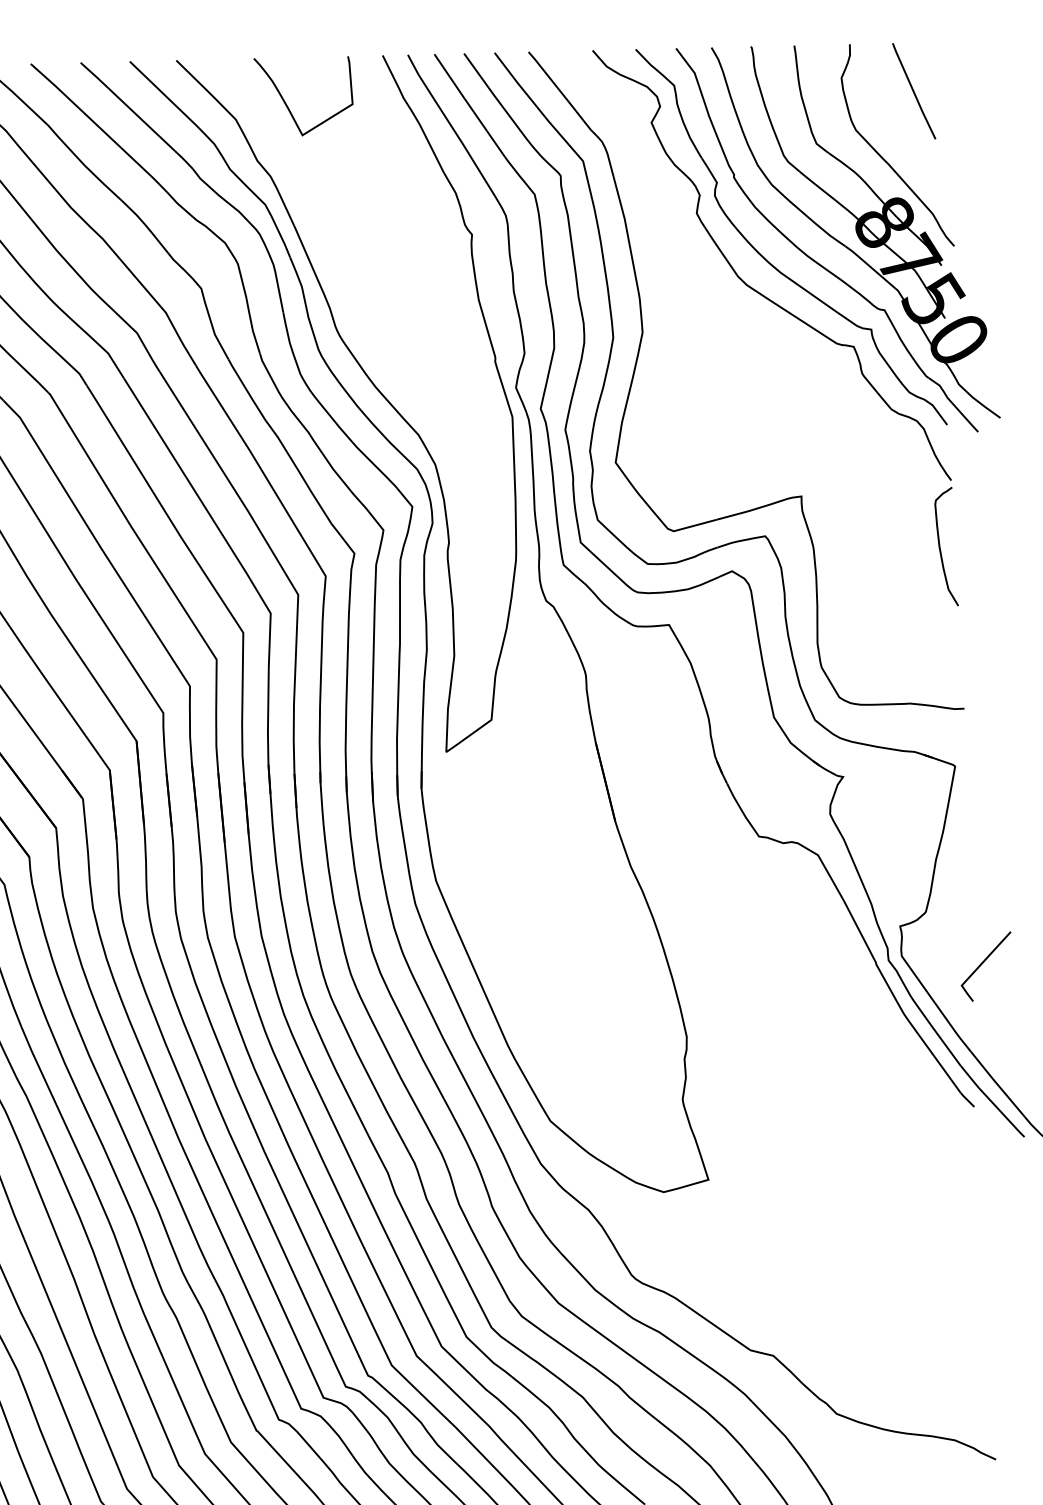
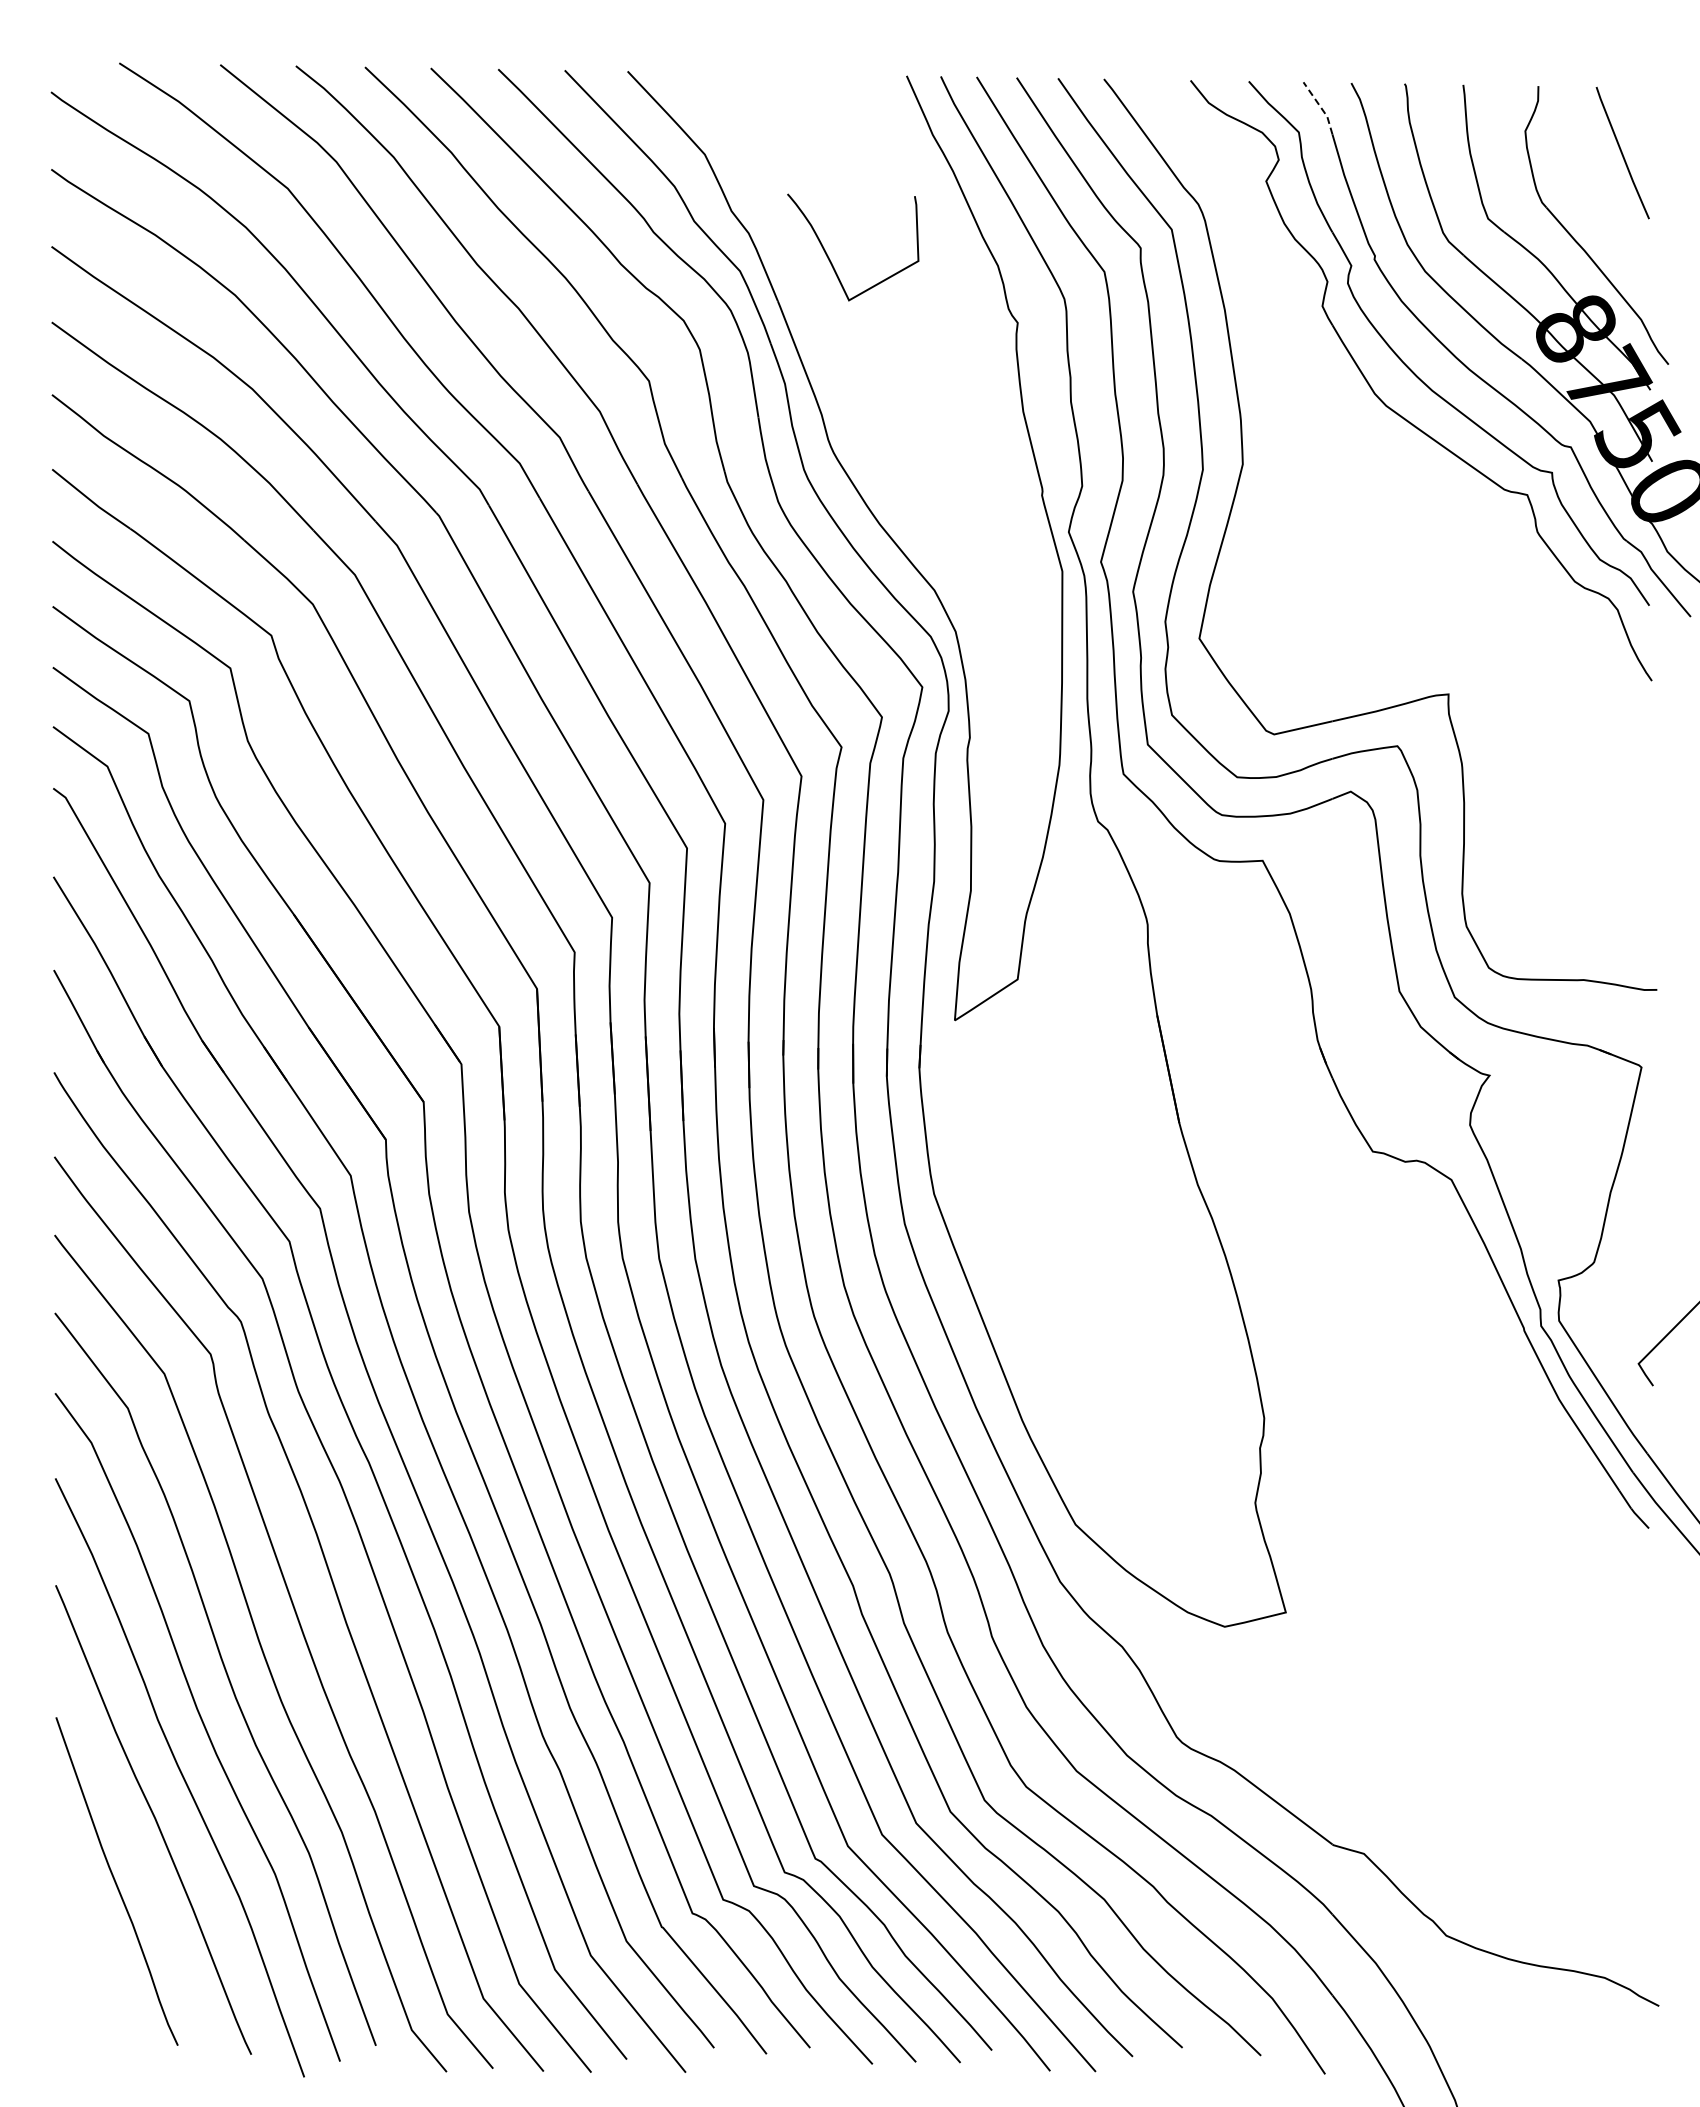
line: (690, 66) -> (1321, 107), solid -> dashed
curve: (287, 105) -> (830, 259), moved
curve: (940, 546) -> (1633, 769), removed

